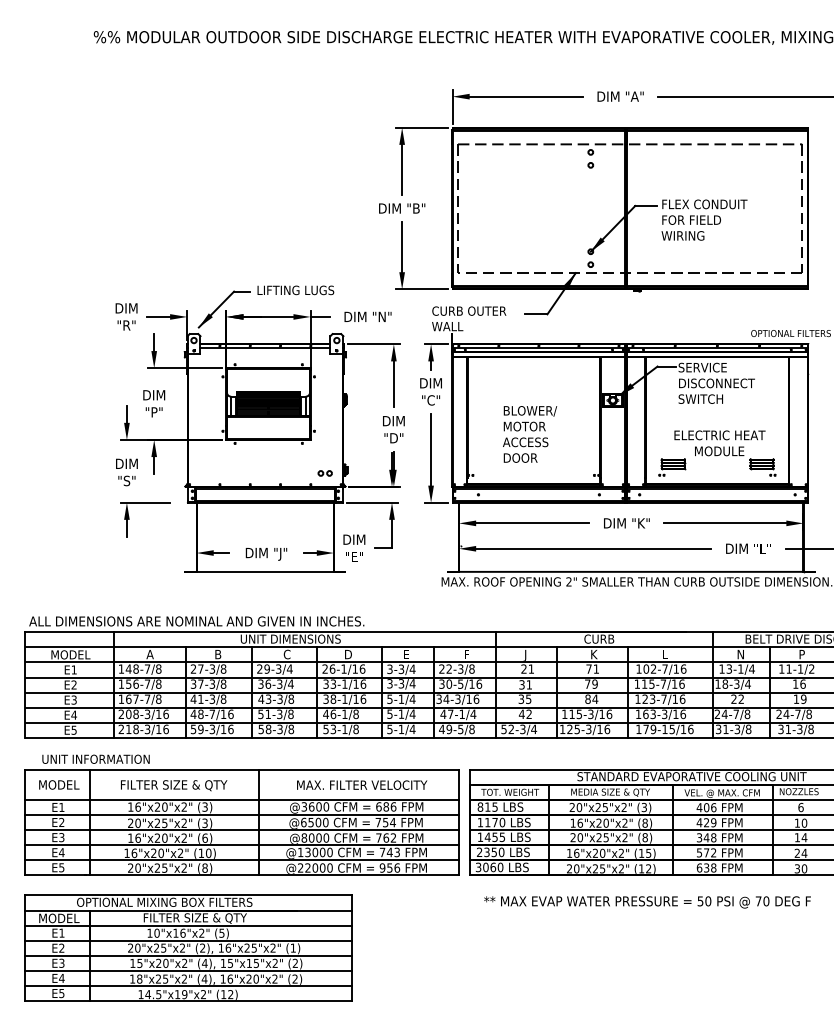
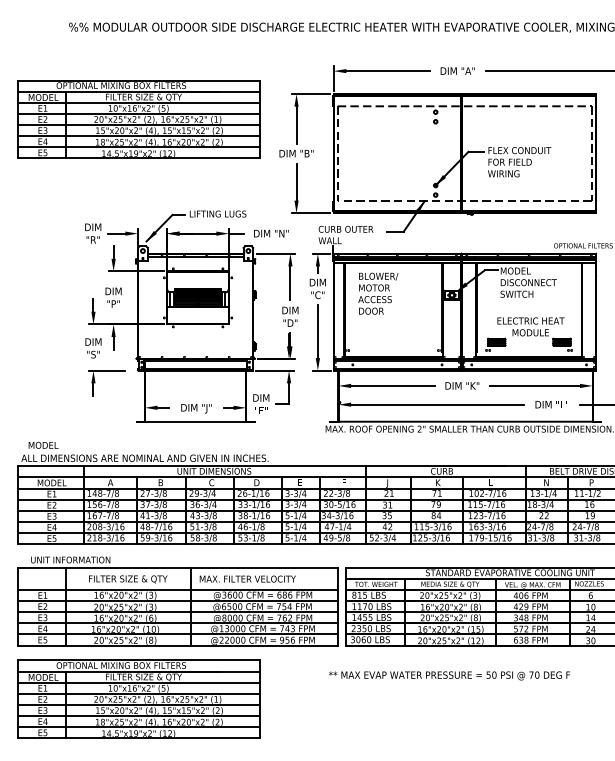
part: (188, 161) -> (138, 118), added
text: (702, 367) -> (518, 270), SERVICE -> MODEL
text: (530, 434) -> (378, 293), moved
part: (324, 473) -> (239, 349), removed
text: (59, 784) -> (43, 445), moved
text: (362, 784) -> (248, 578), moved
text: (647, 902) -> (449, 675), moved

